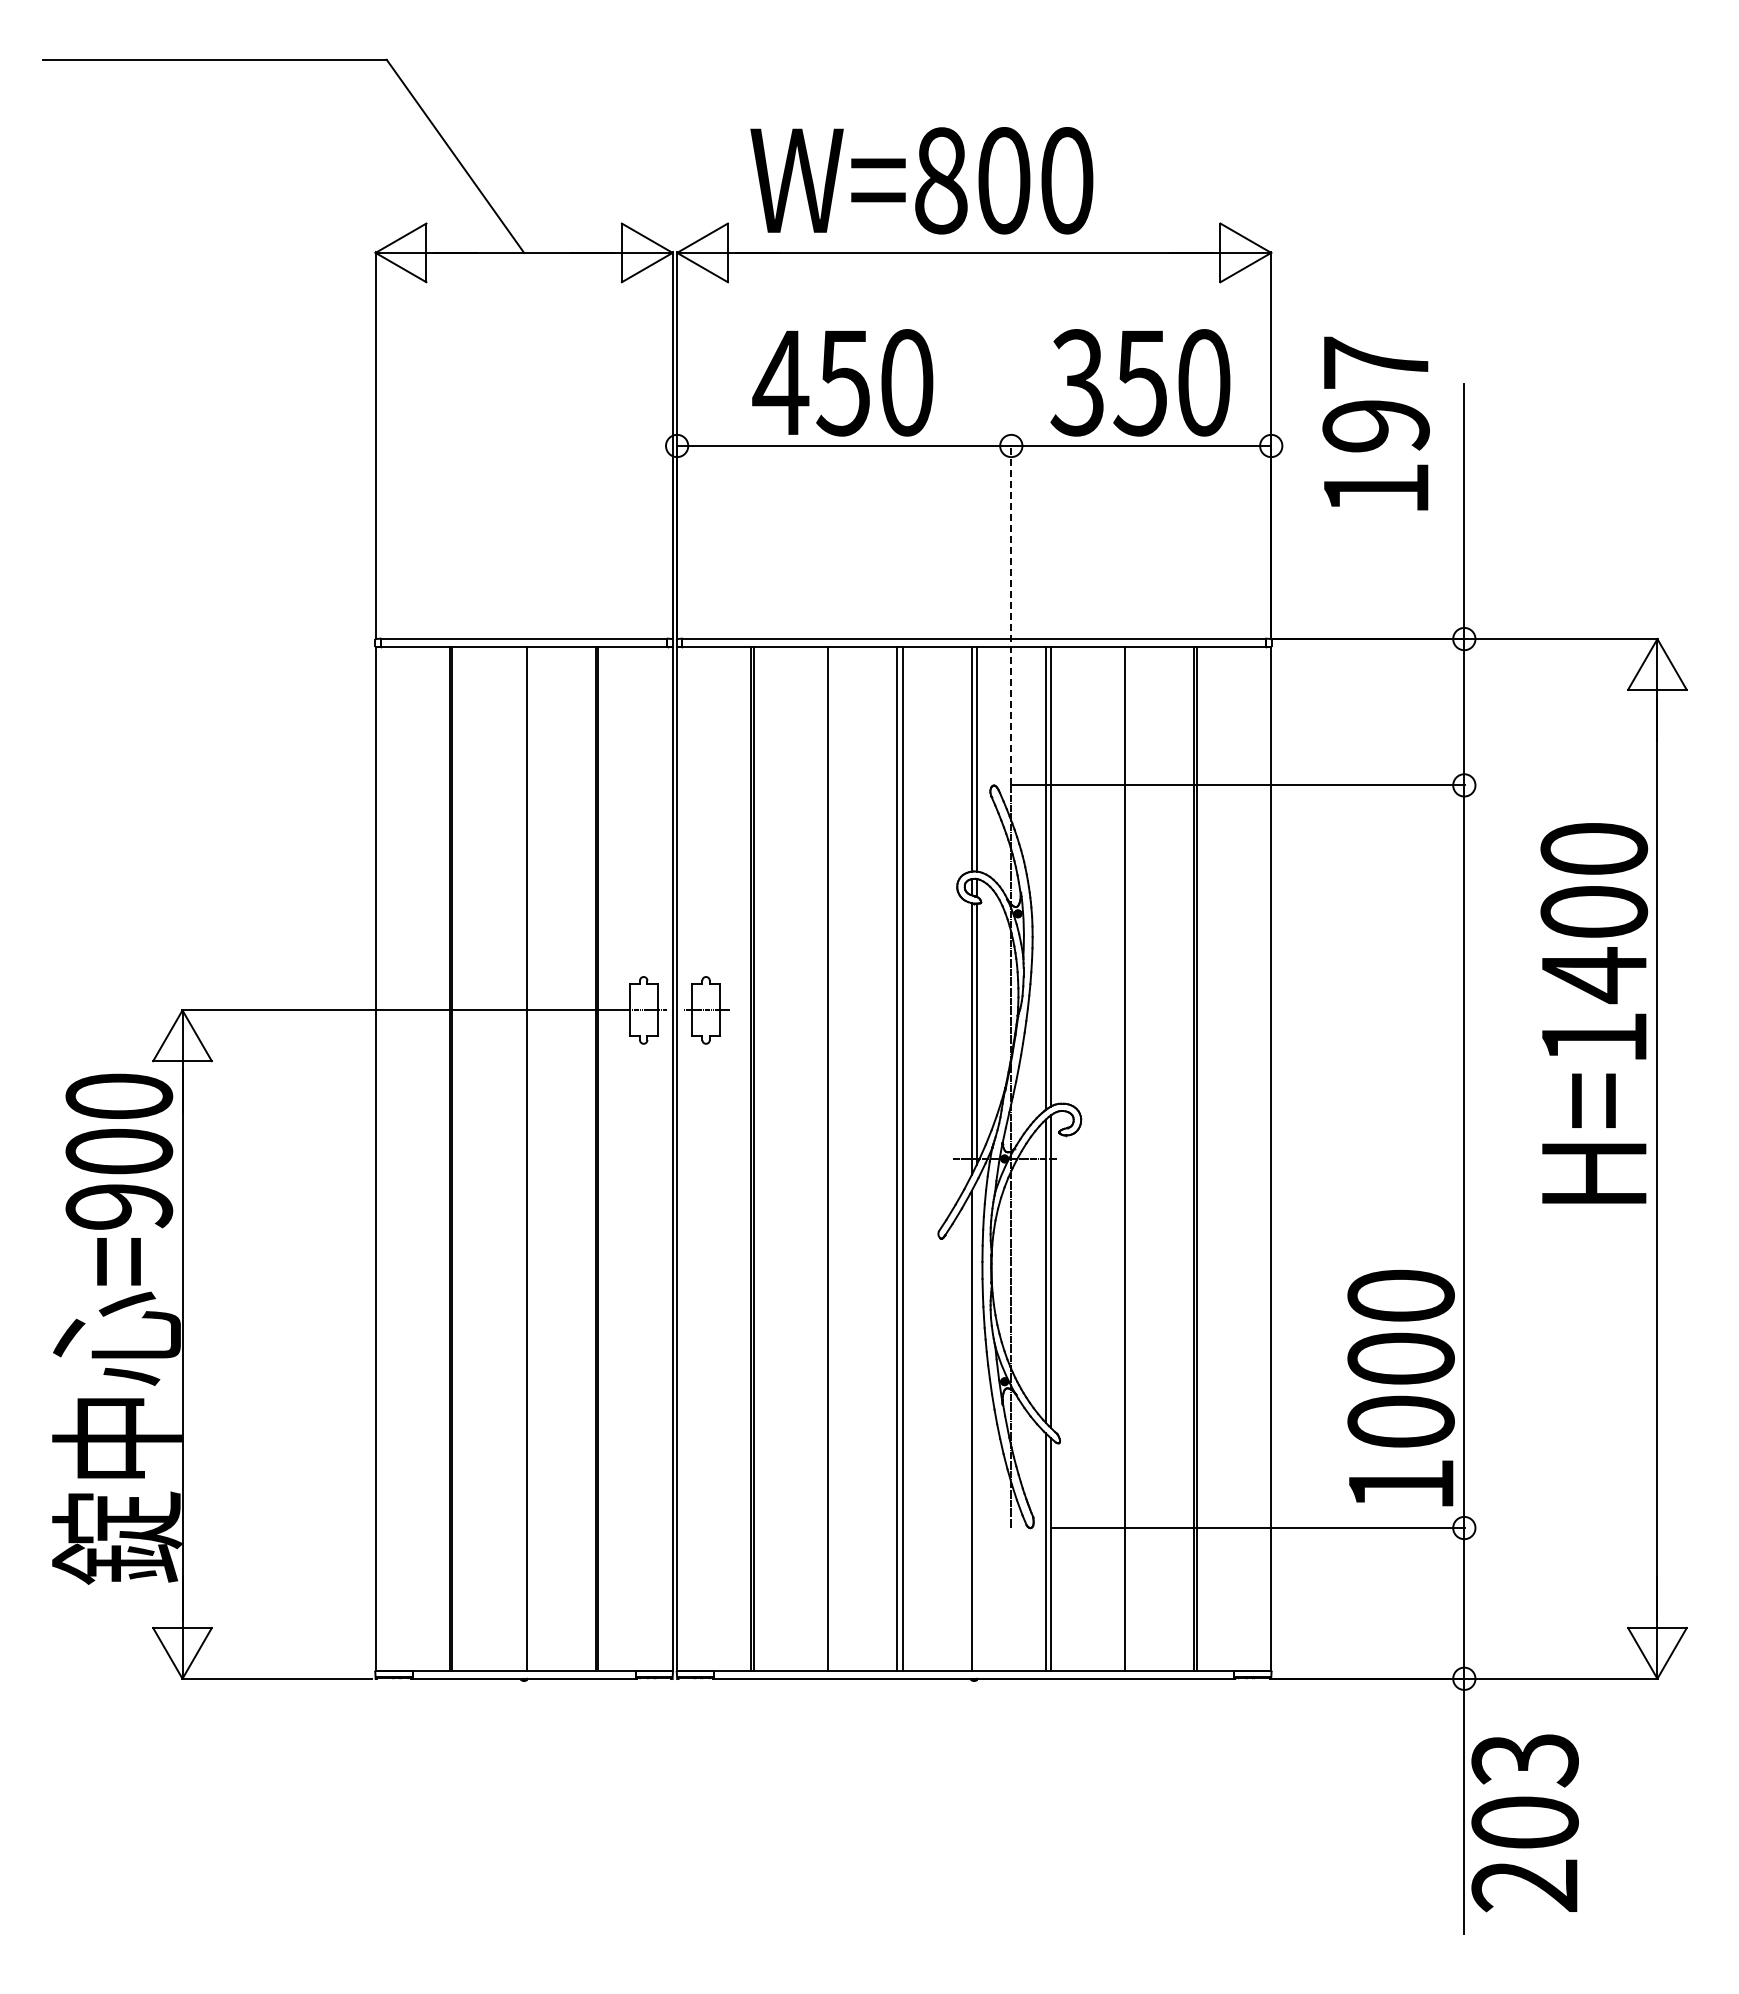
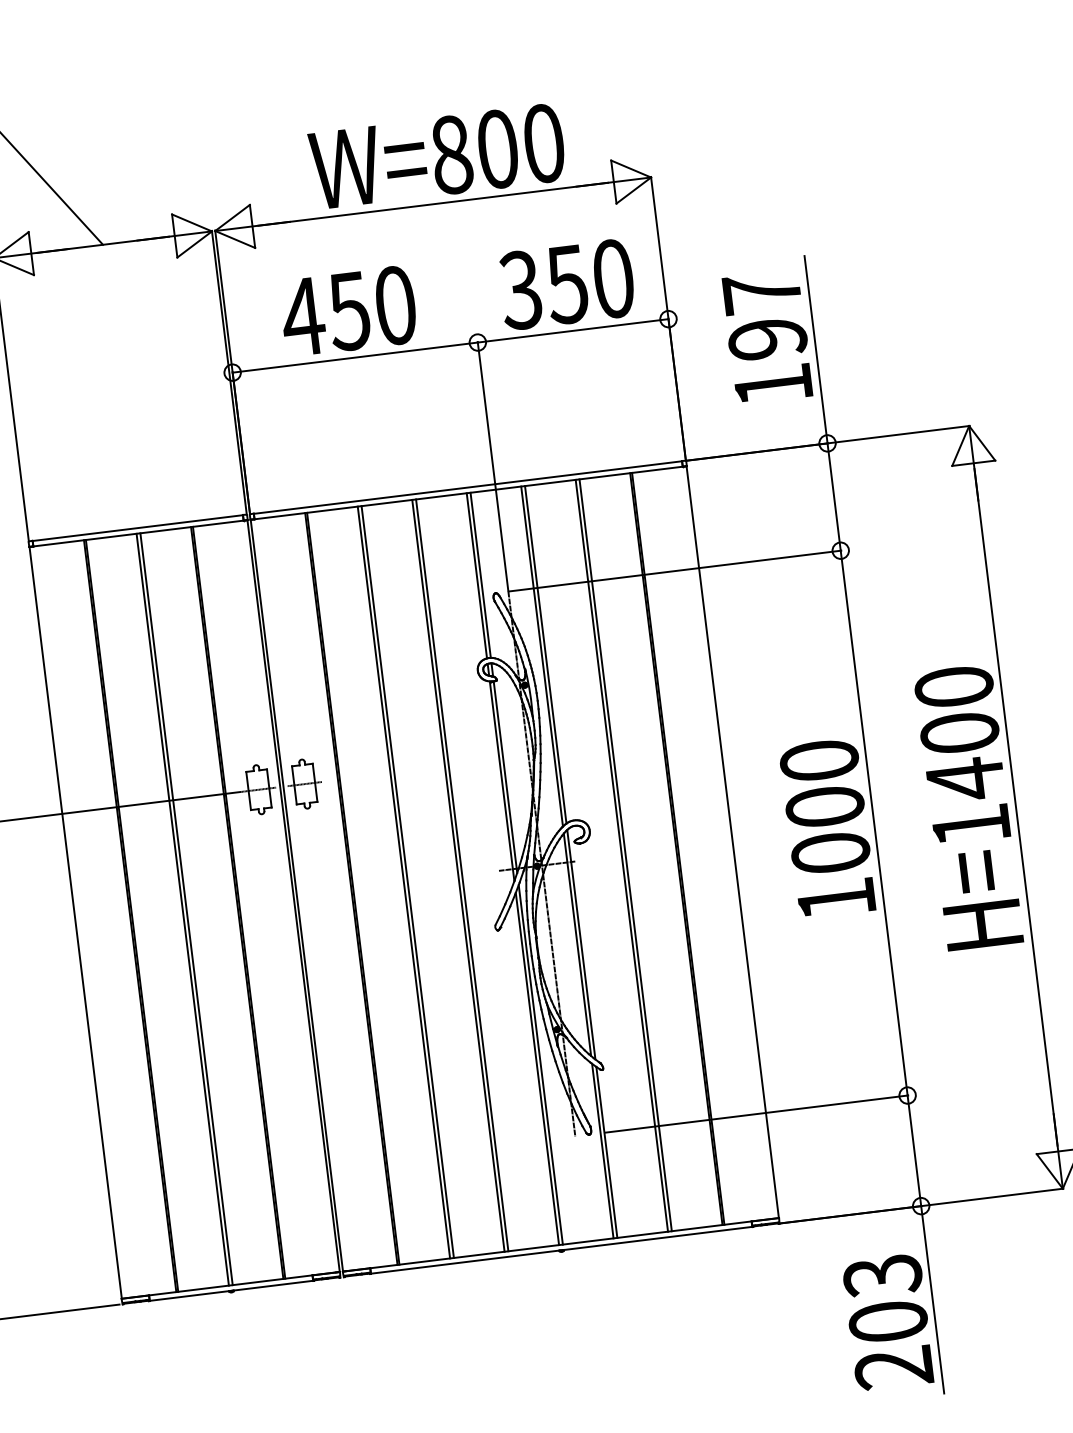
text: (921, 180) -> (437, 156), moved
text: (1375, 423) -> (766, 337), moved
line: (1011, 614) -> (493, 466), dashed -> solid
text: (1594, 1013) -> (969, 807), moved
line: (521, 1158) -> (182, 909), added
line: (823, 1158) -> (404, 882), added
line: (1120, 1158) -> (622, 855), added
text: (1400, 1387) -> (827, 828), moved
line: (976, 1426) -> (540, 1064), added
text: (1524, 1823) -> (887, 1322), moved

